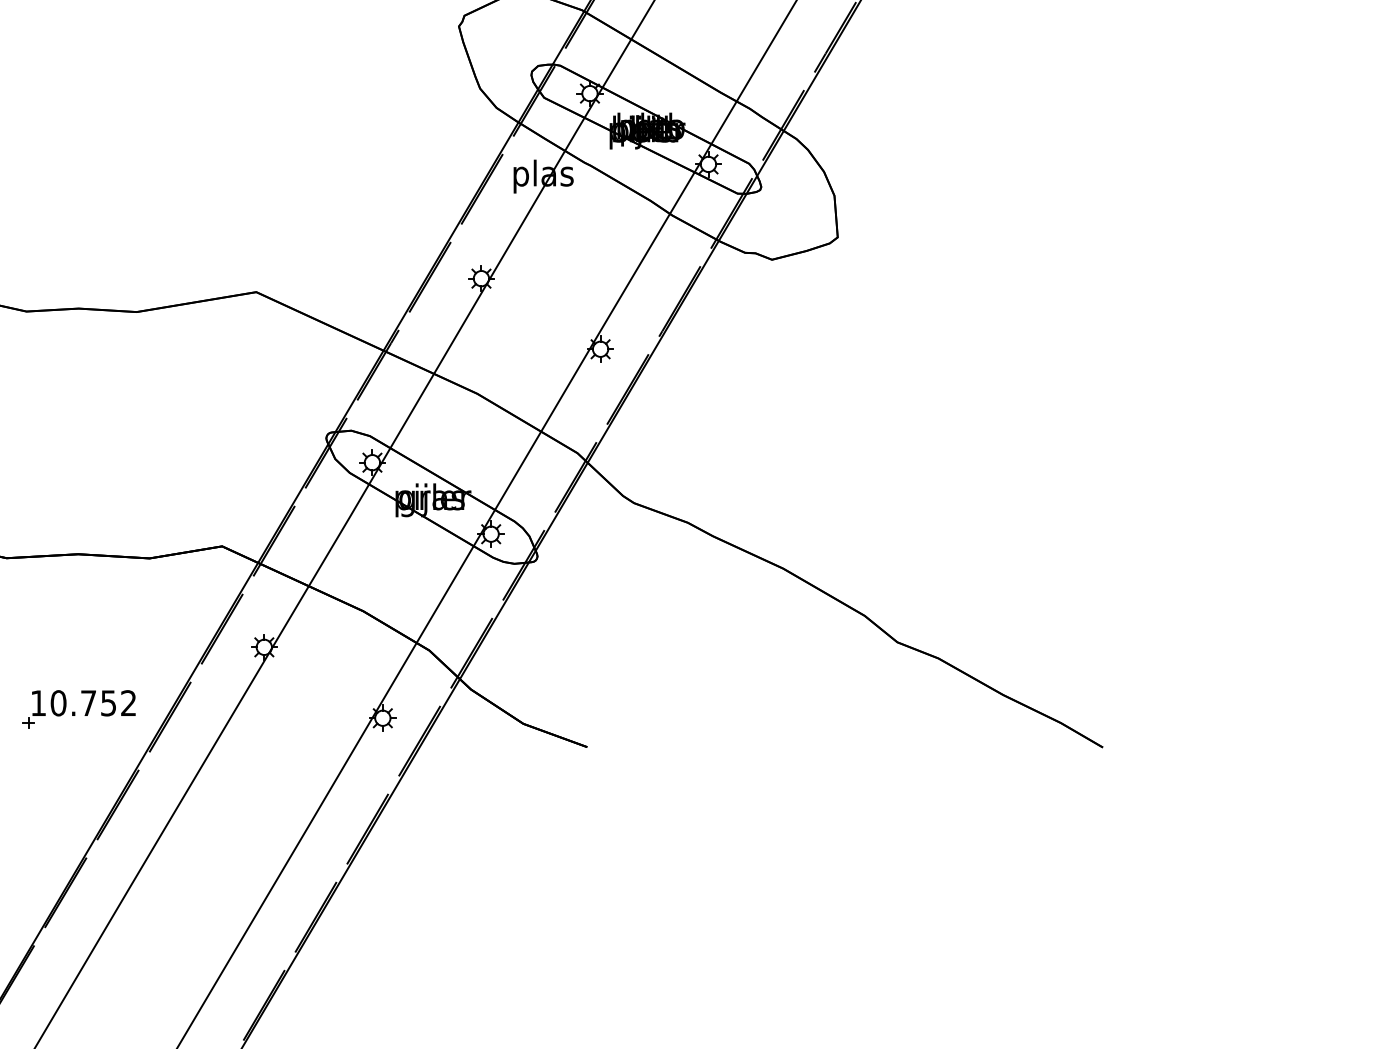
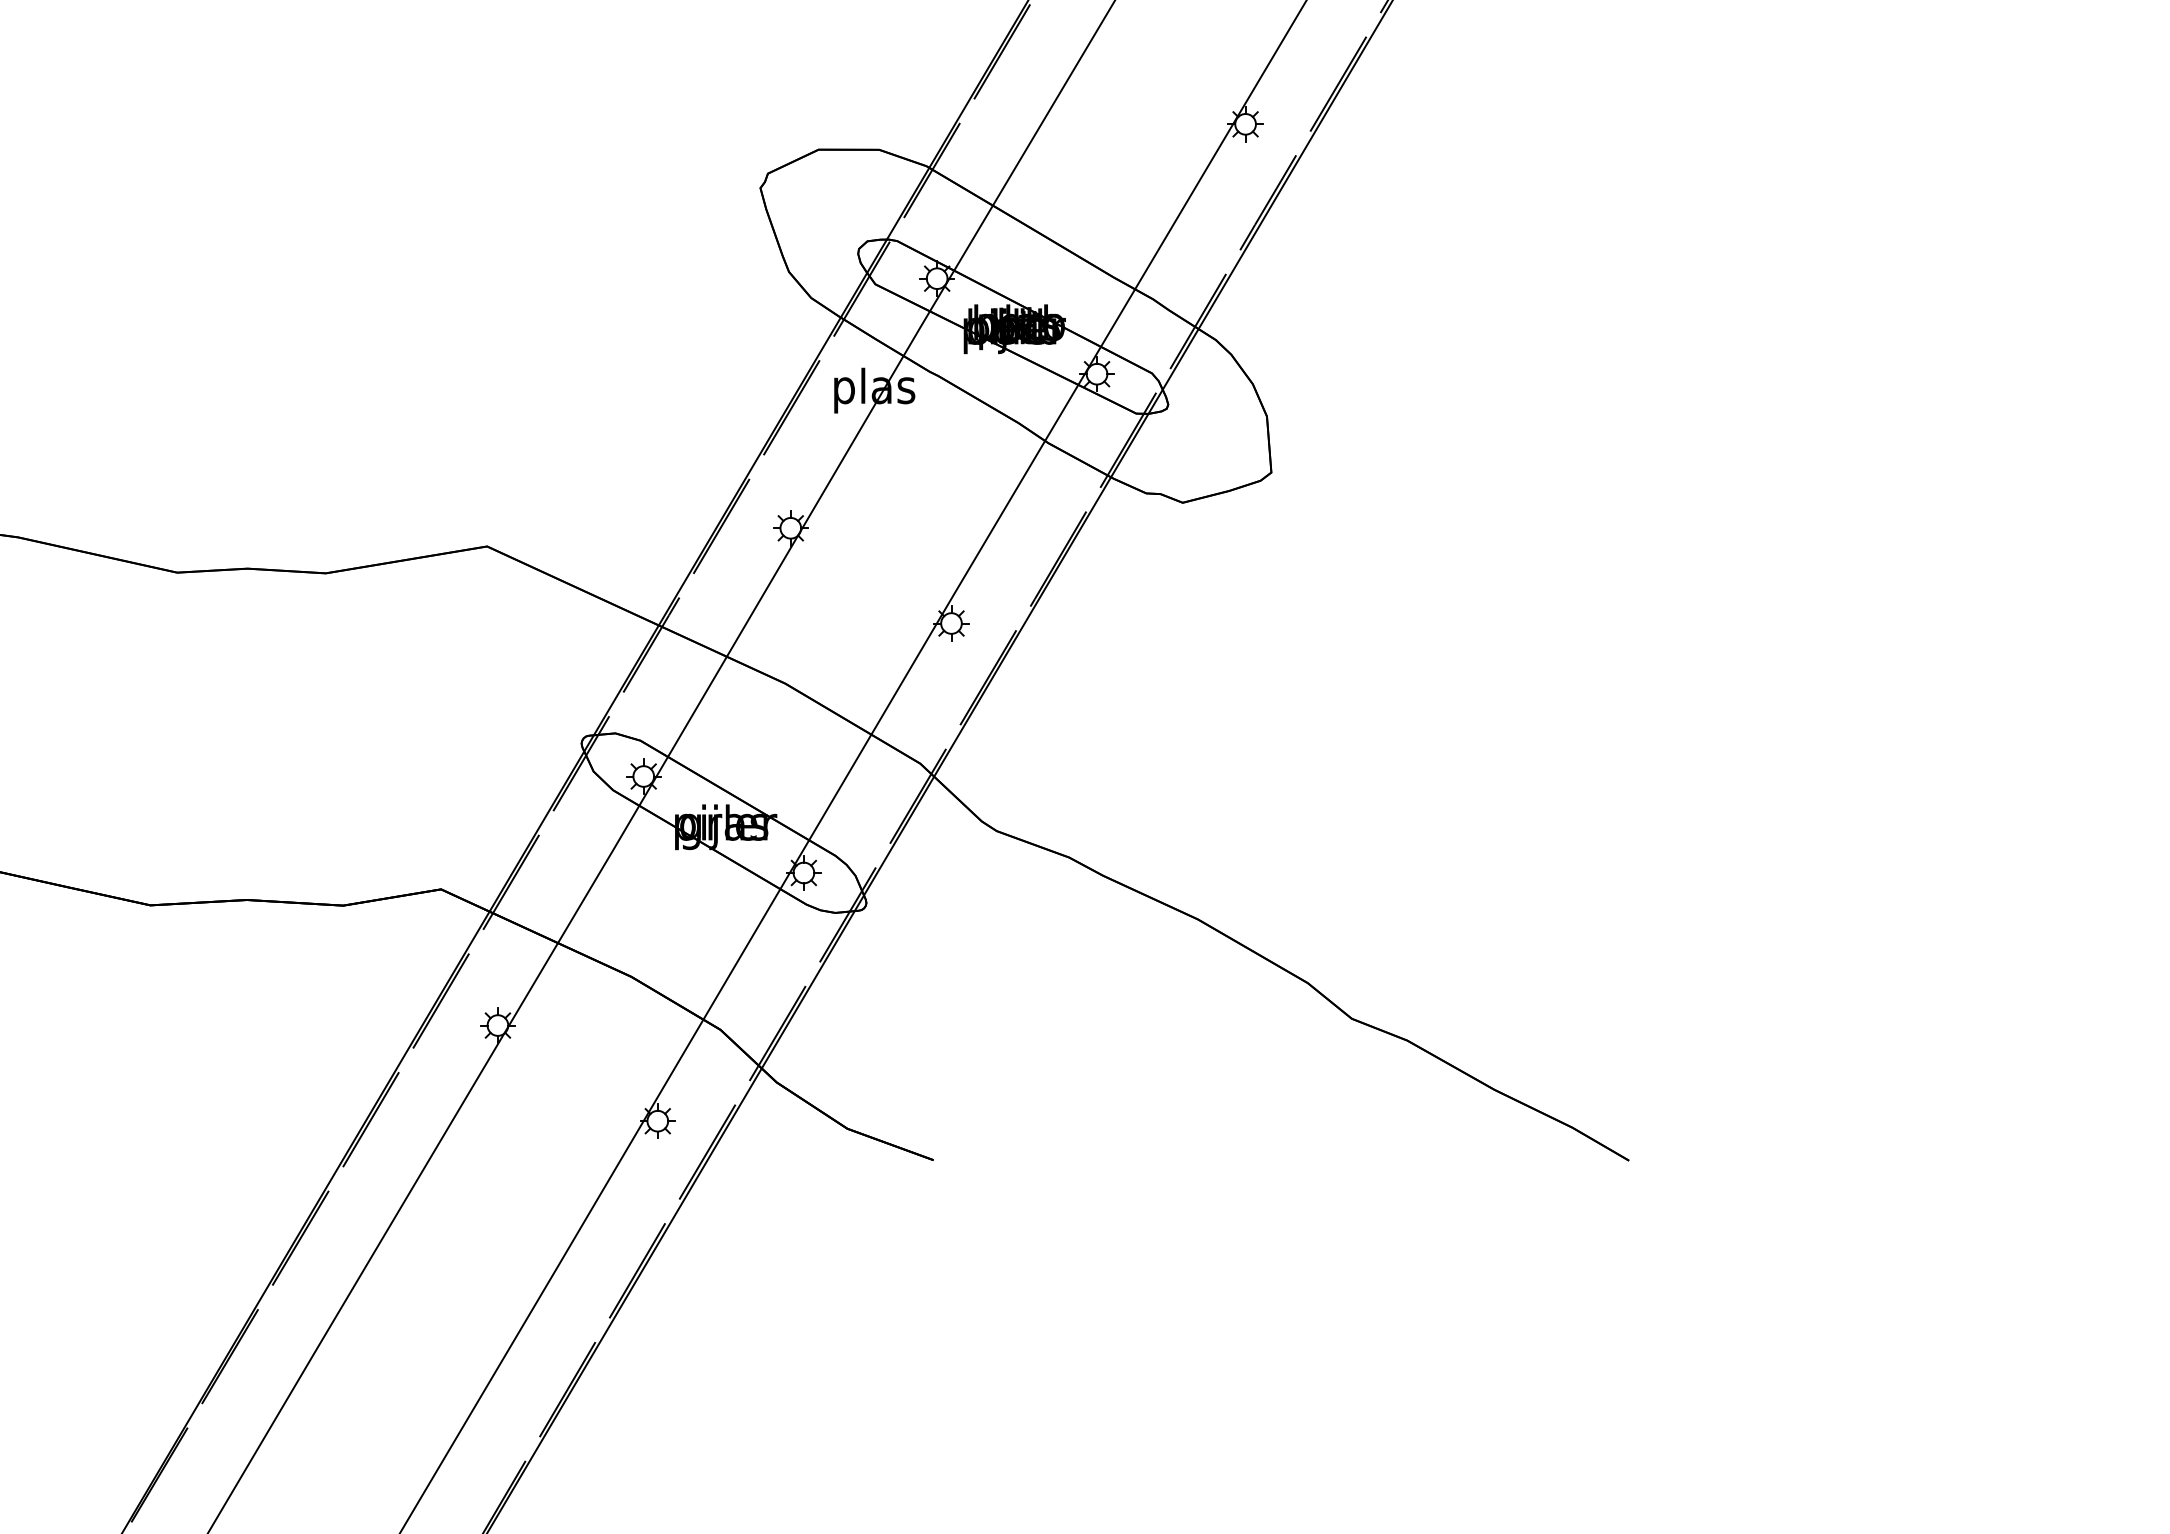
part: (74, 711) -> (242, 1112), removed

